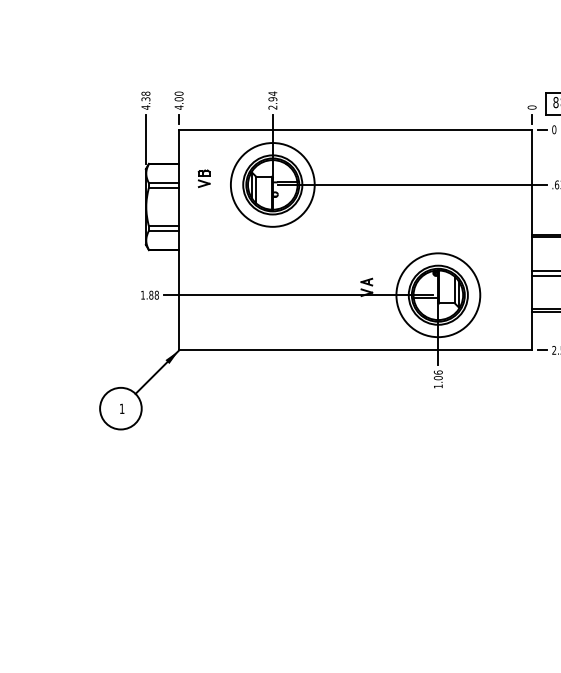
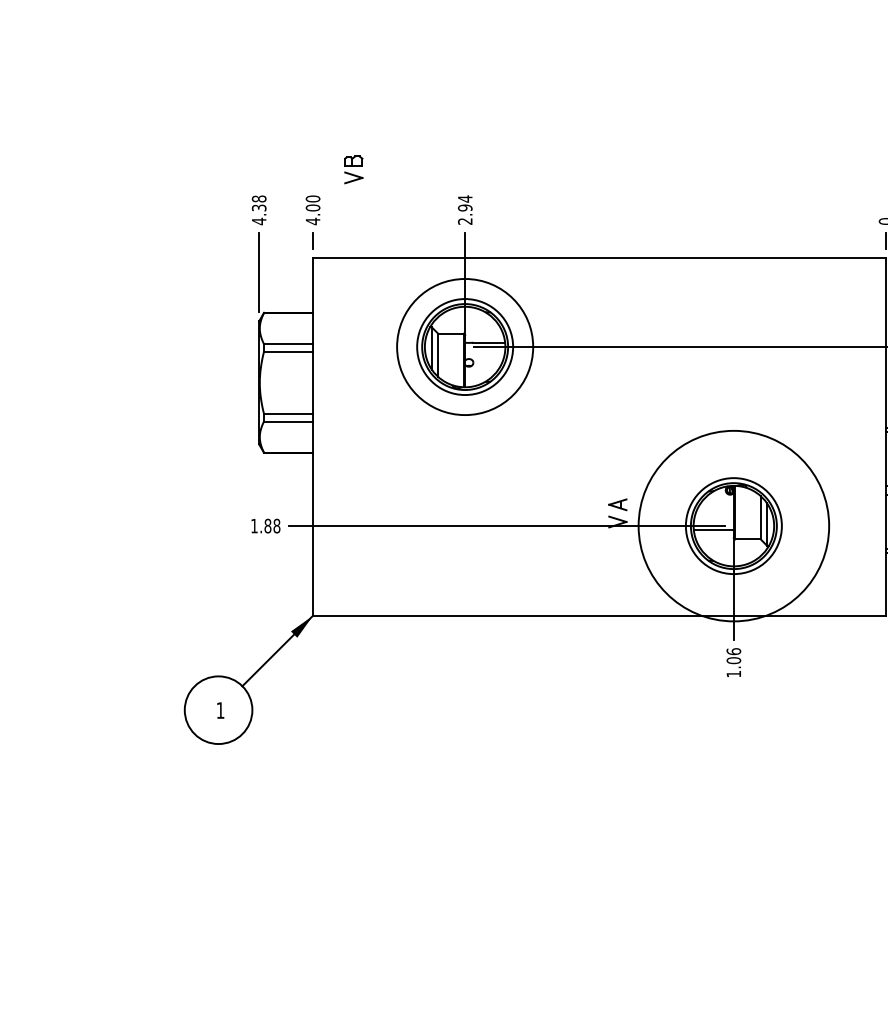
part: (203, 178) -> (352, 169), moved
circle: (438, 295) -> (734, 526), size x1.4

